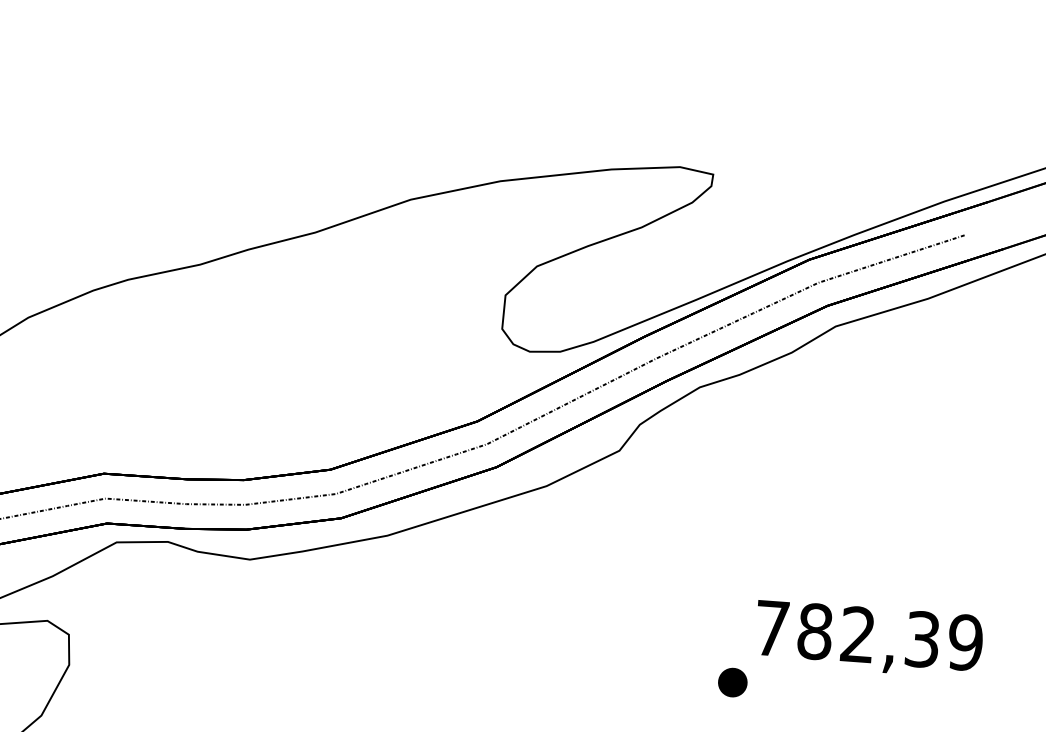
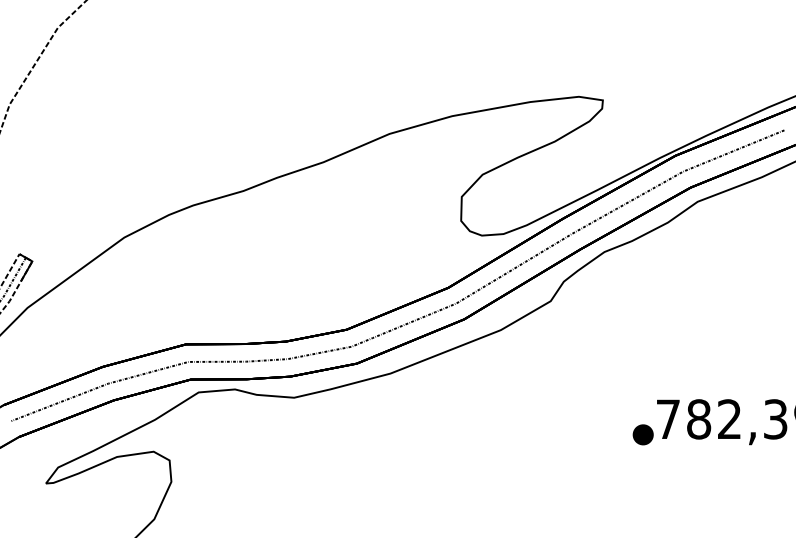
part: (731, 682) -> (642, 434), moved

